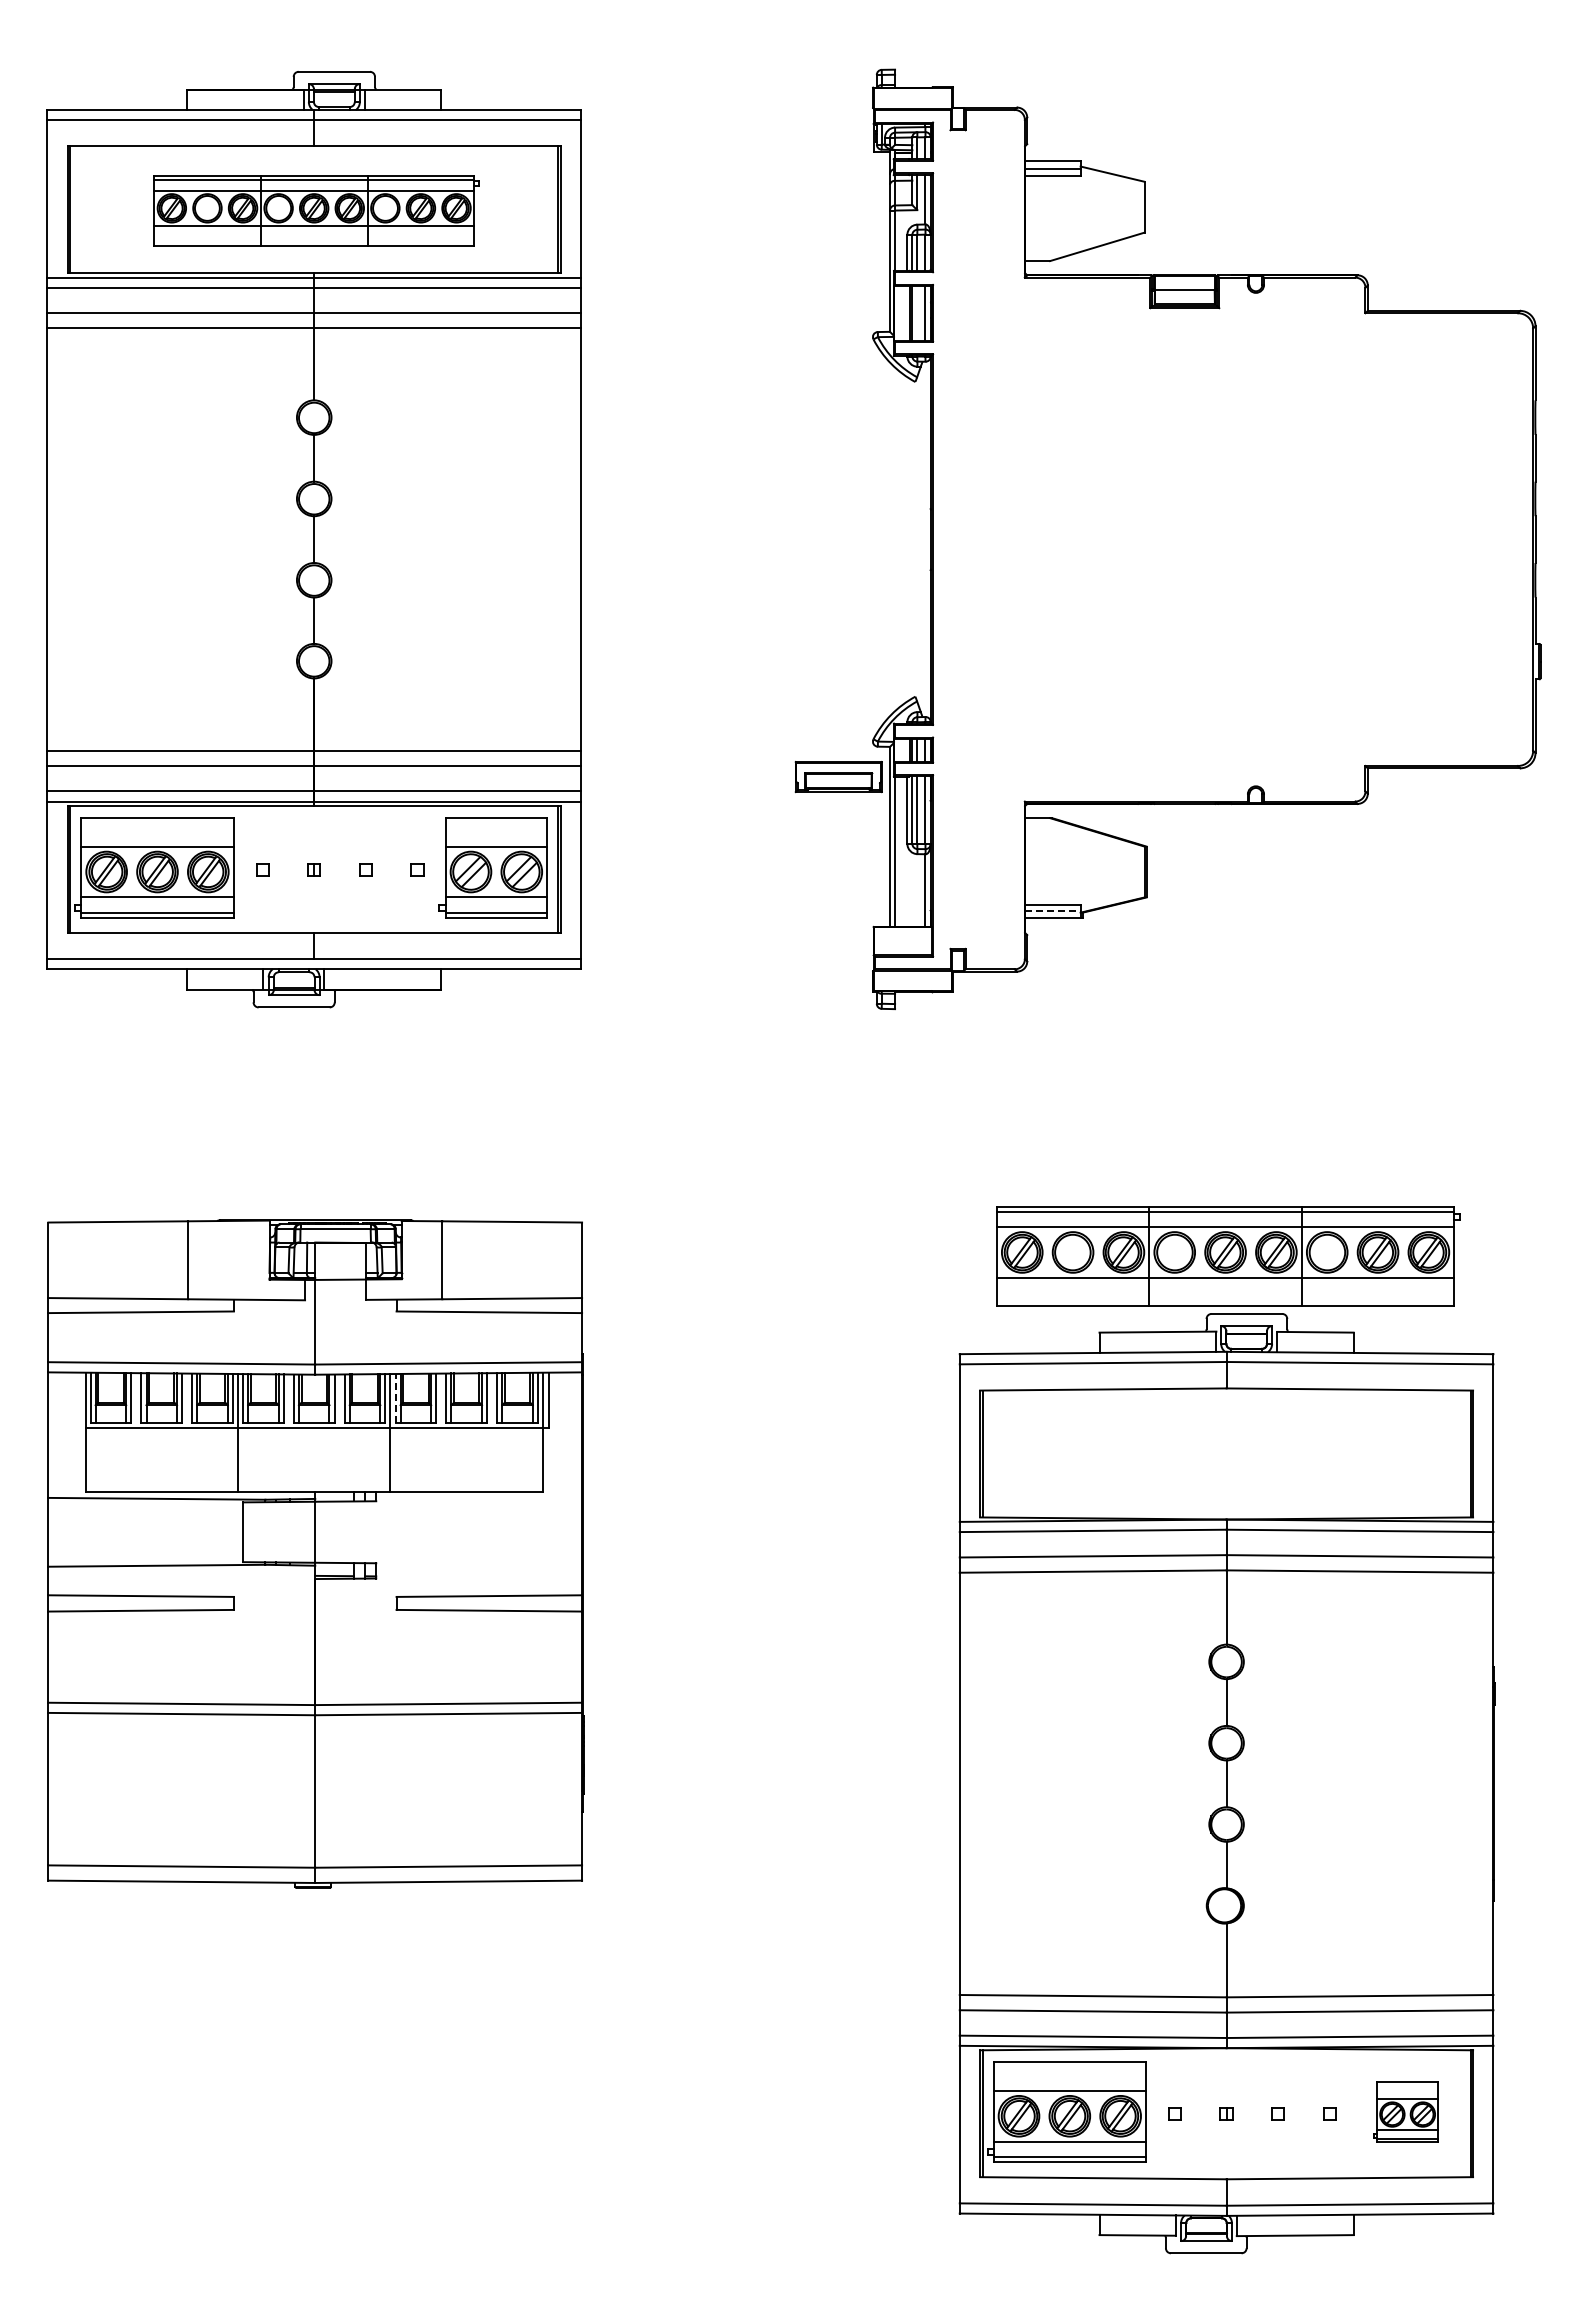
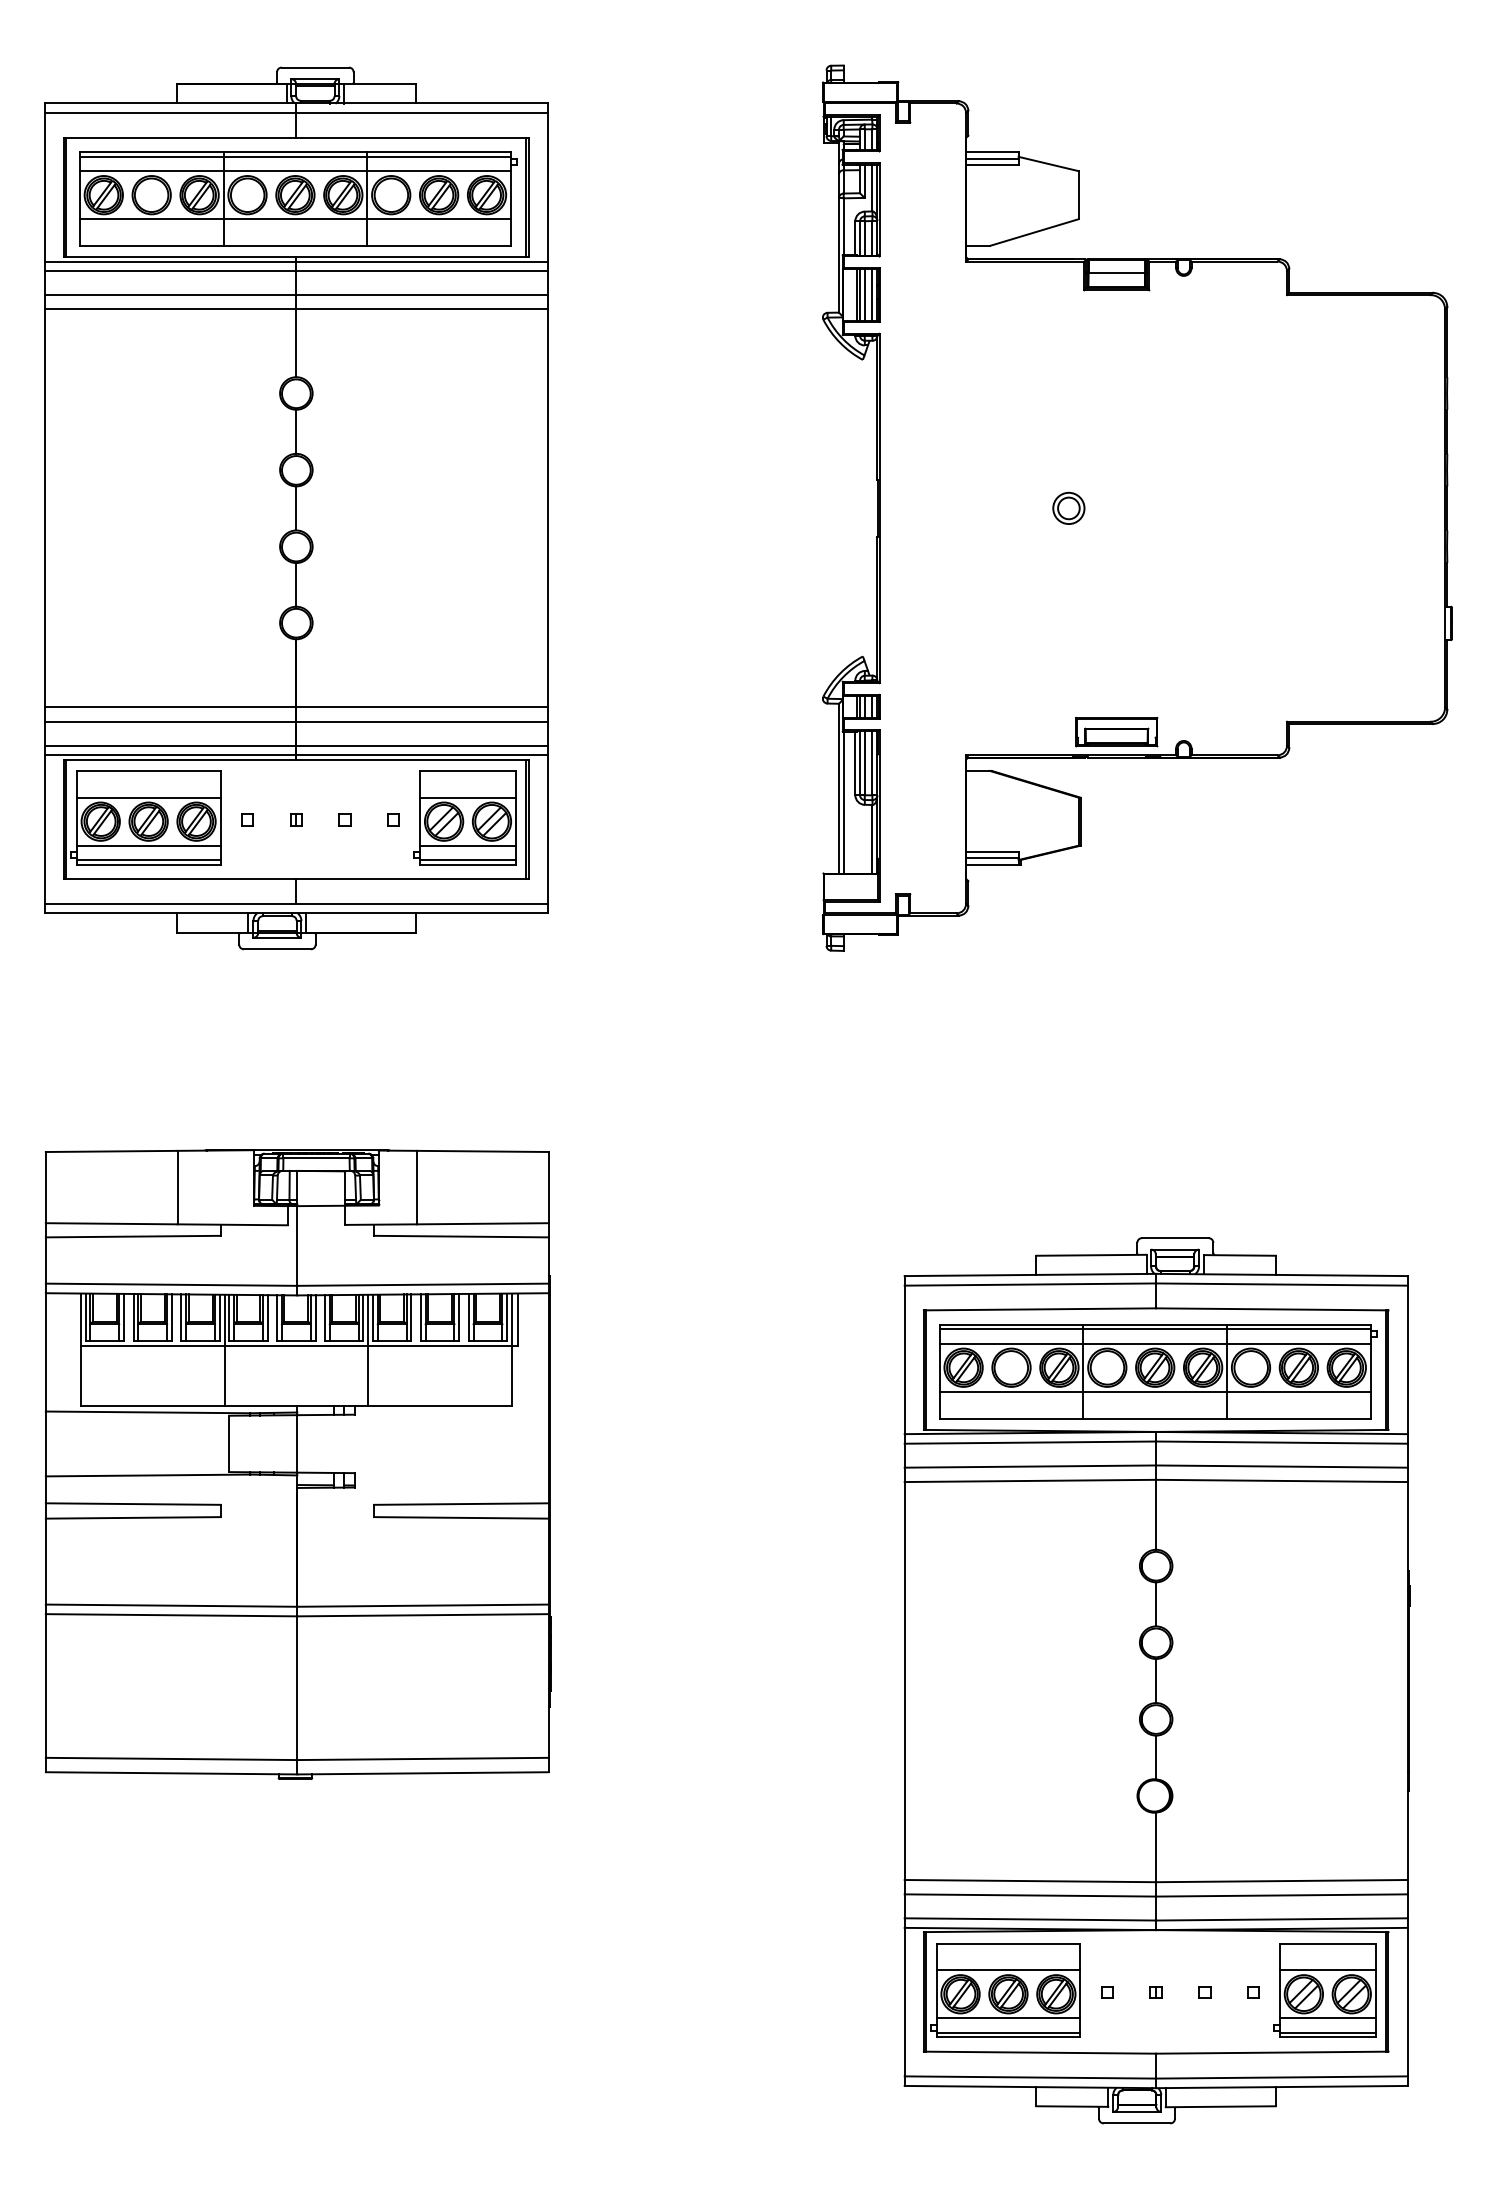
part: (316, 210) -> (298, 198), size x1.43
line: (917, 312) -> (864, 294), added
part: (1133, 539) -> (1068, 508), added
part: (838, 777) -> (1116, 732), moved
line: (1052, 910) -> (992, 857), dashed -> solid
part: (1228, 1256) -> (1157, 1371), moved
line: (395, 1398) -> (372, 1317), dashed -> solid
part: (1405, 2111) -> (1324, 1989), size x1.67

